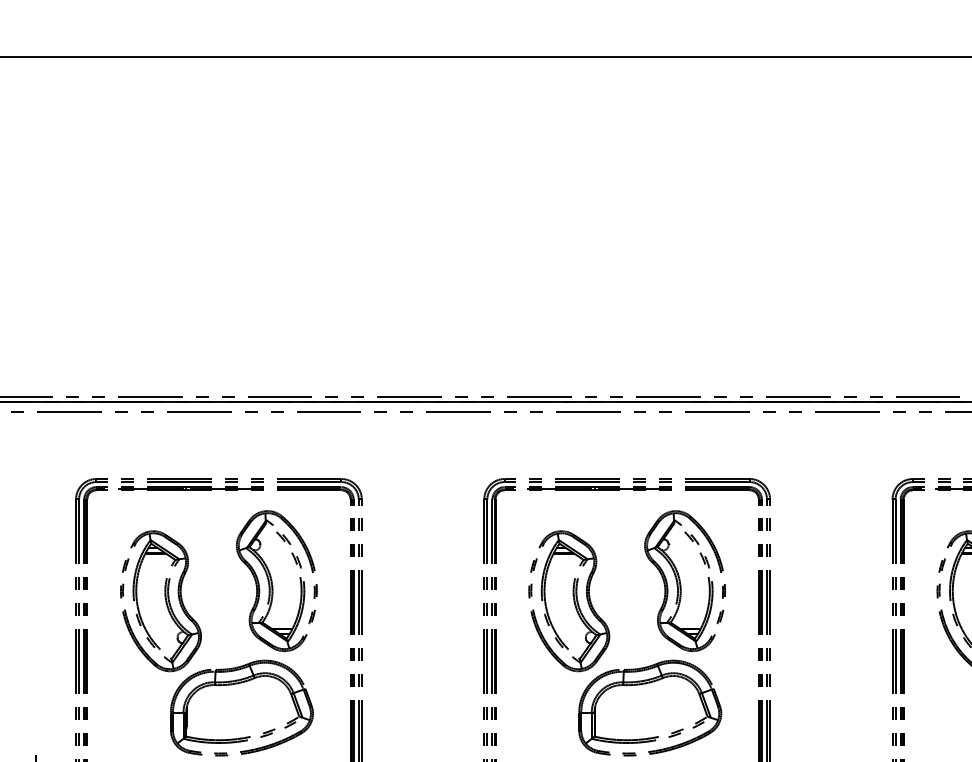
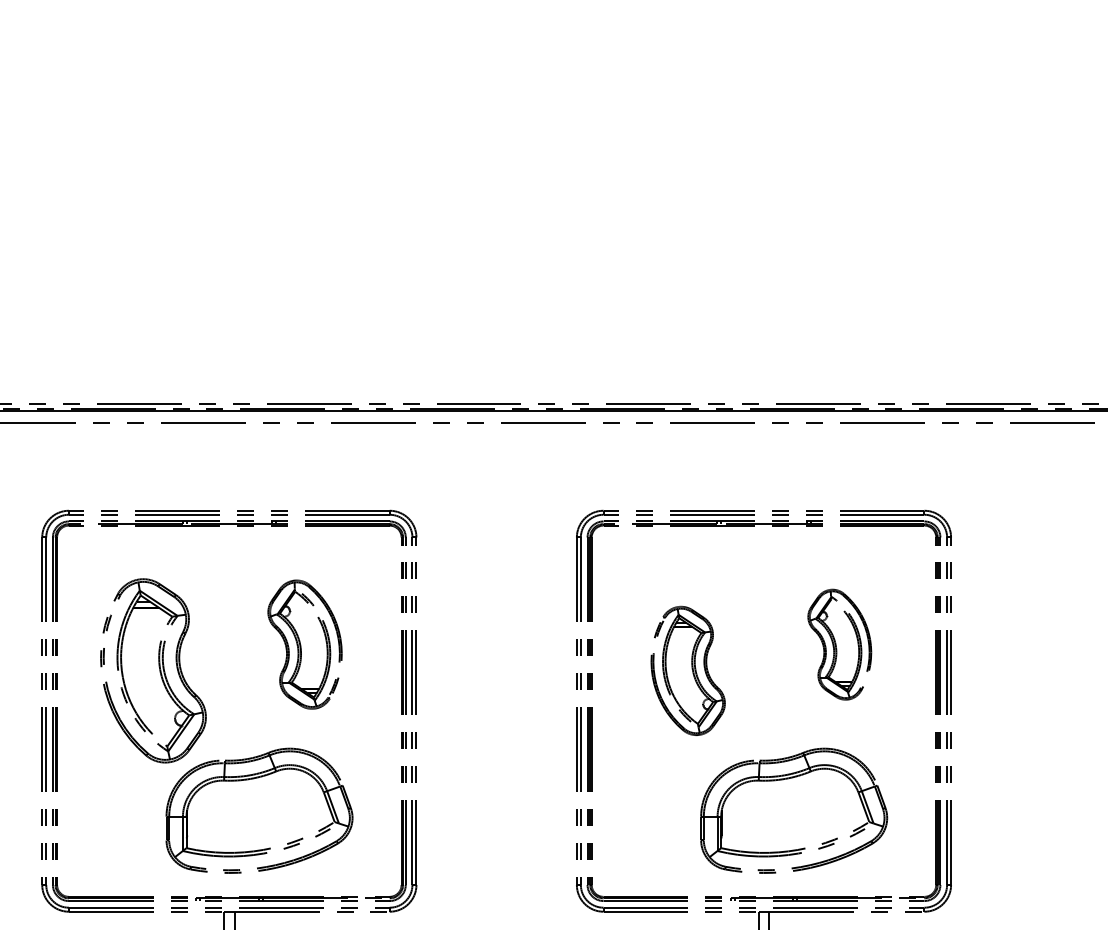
part: (276, 581) -> (304, 644), size x0.7
part: (684, 581) -> (839, 644), size x0.6
part: (569, 601) -> (688, 671), size x0.7

